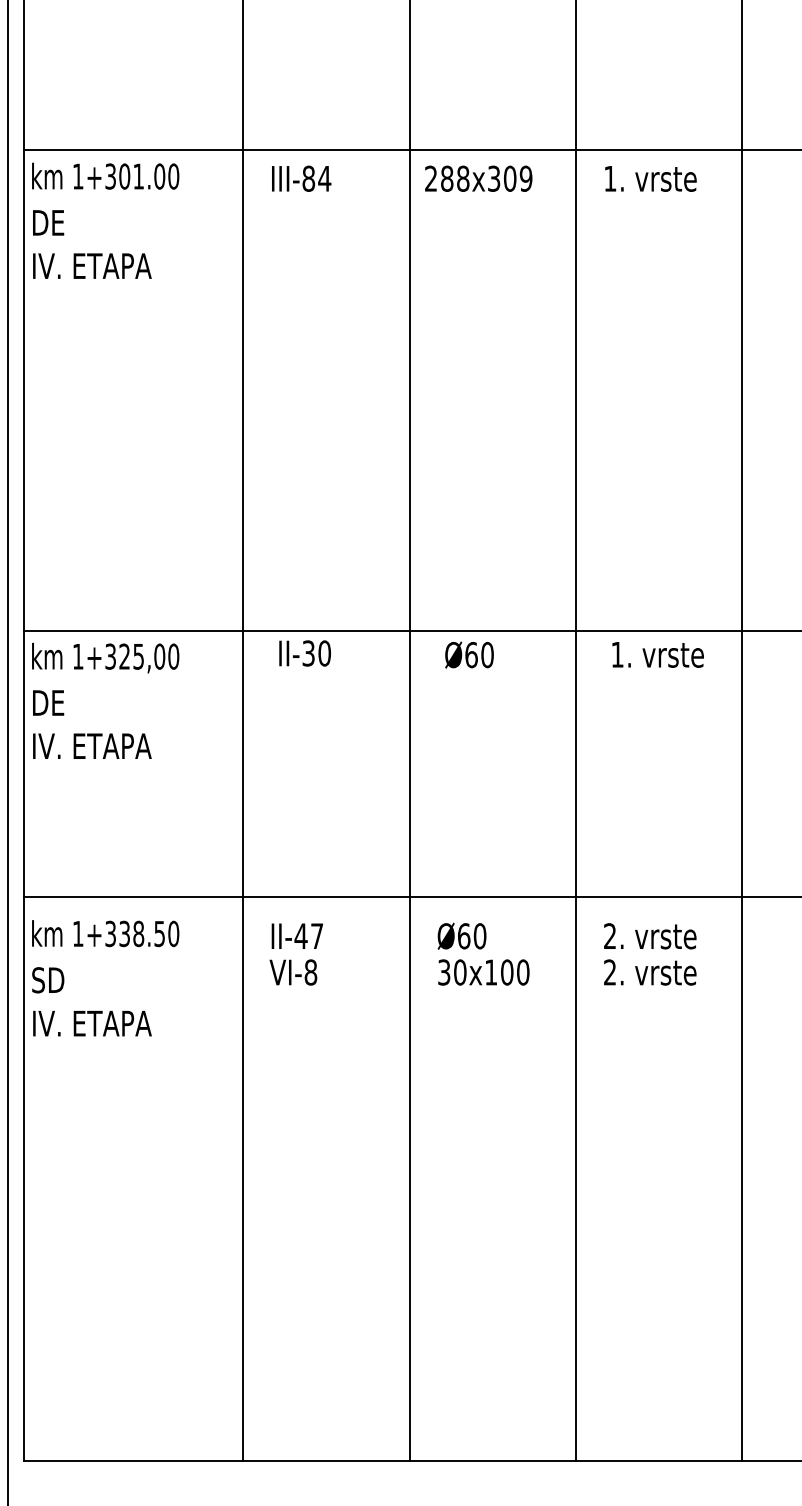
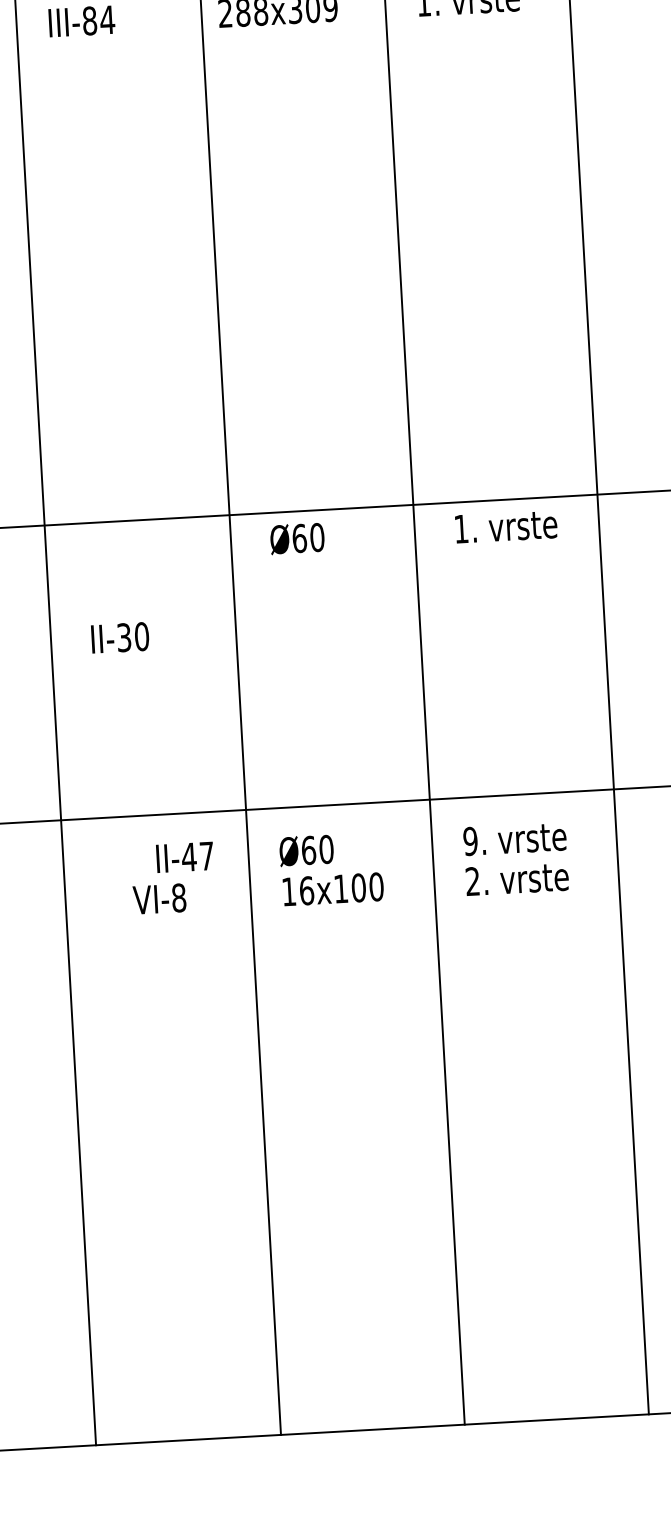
text: (304, 653) -> (119, 637), moved
text: (296, 935) -> (184, 856), moved
text: (609, 936) -> (469, 841), 2. -> 9.
text: (293, 972) -> (159, 899), moved
text: (452, 972) -> (298, 891), 30x100 -> 16x100

